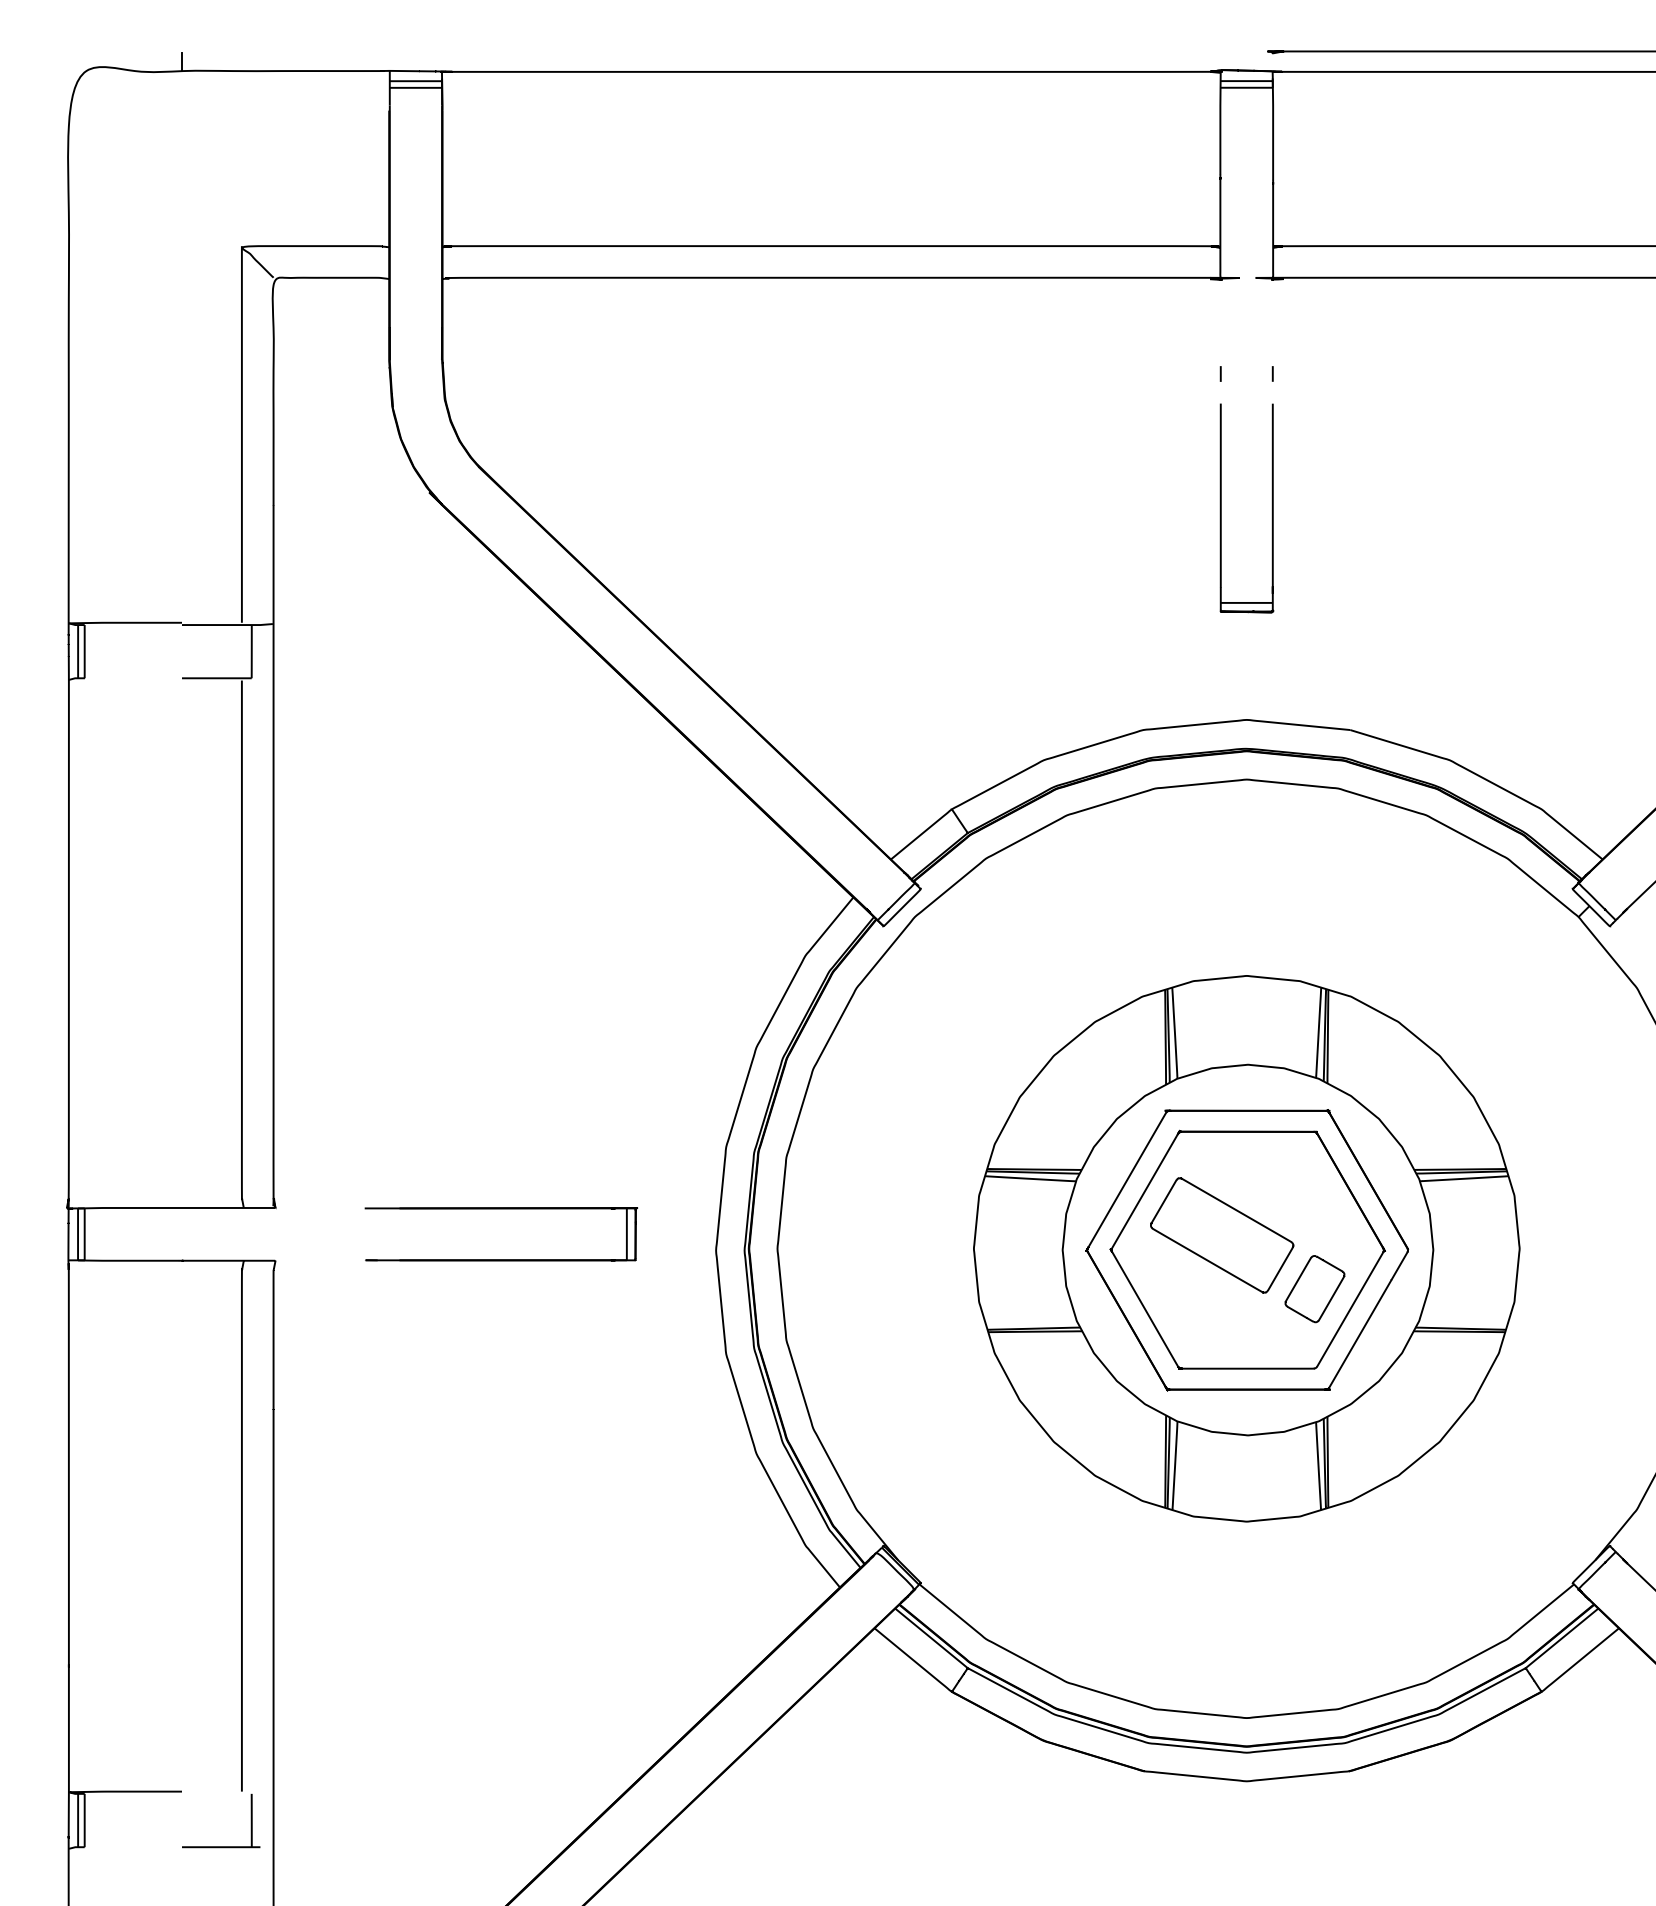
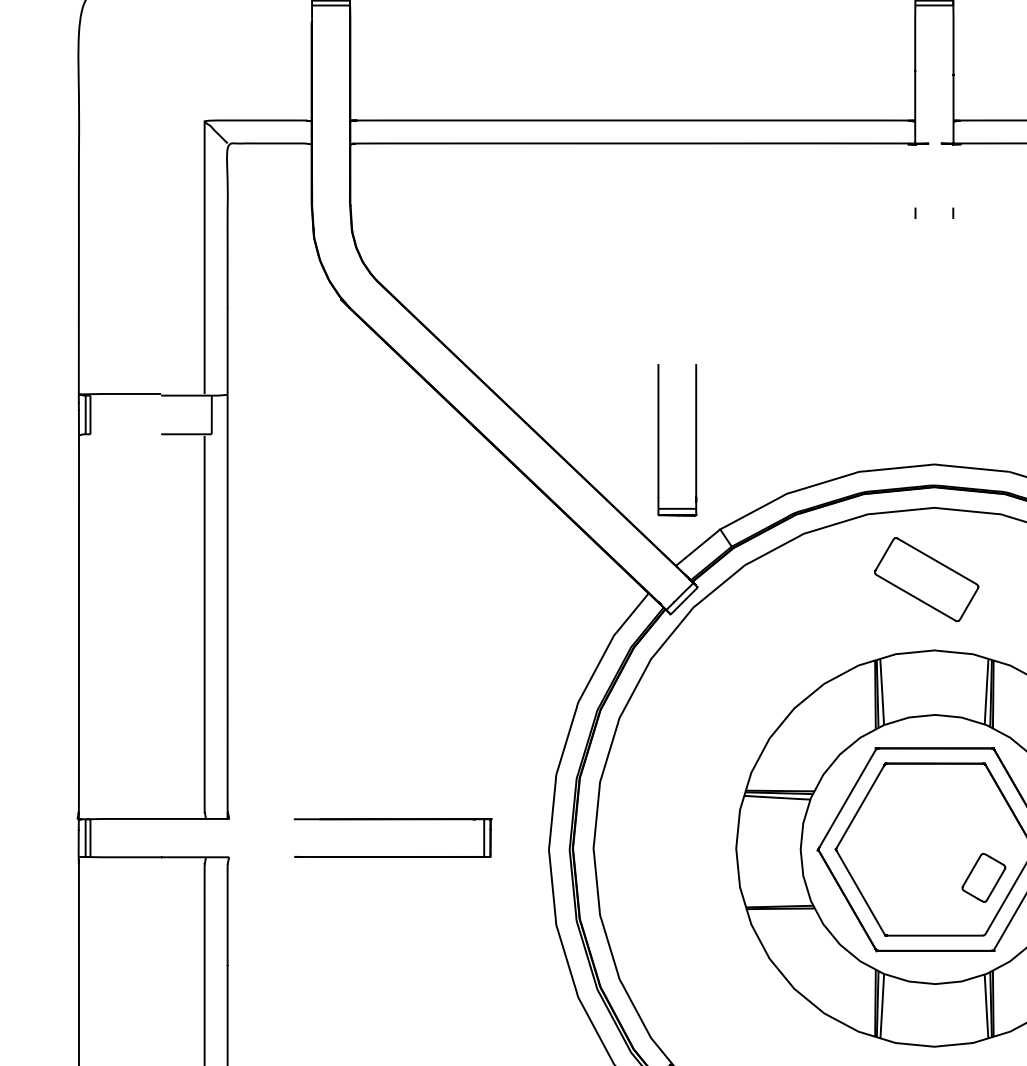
part: (1221, 508) -> (658, 440), moved
part: (1222, 1235) -> (926, 579), moved

